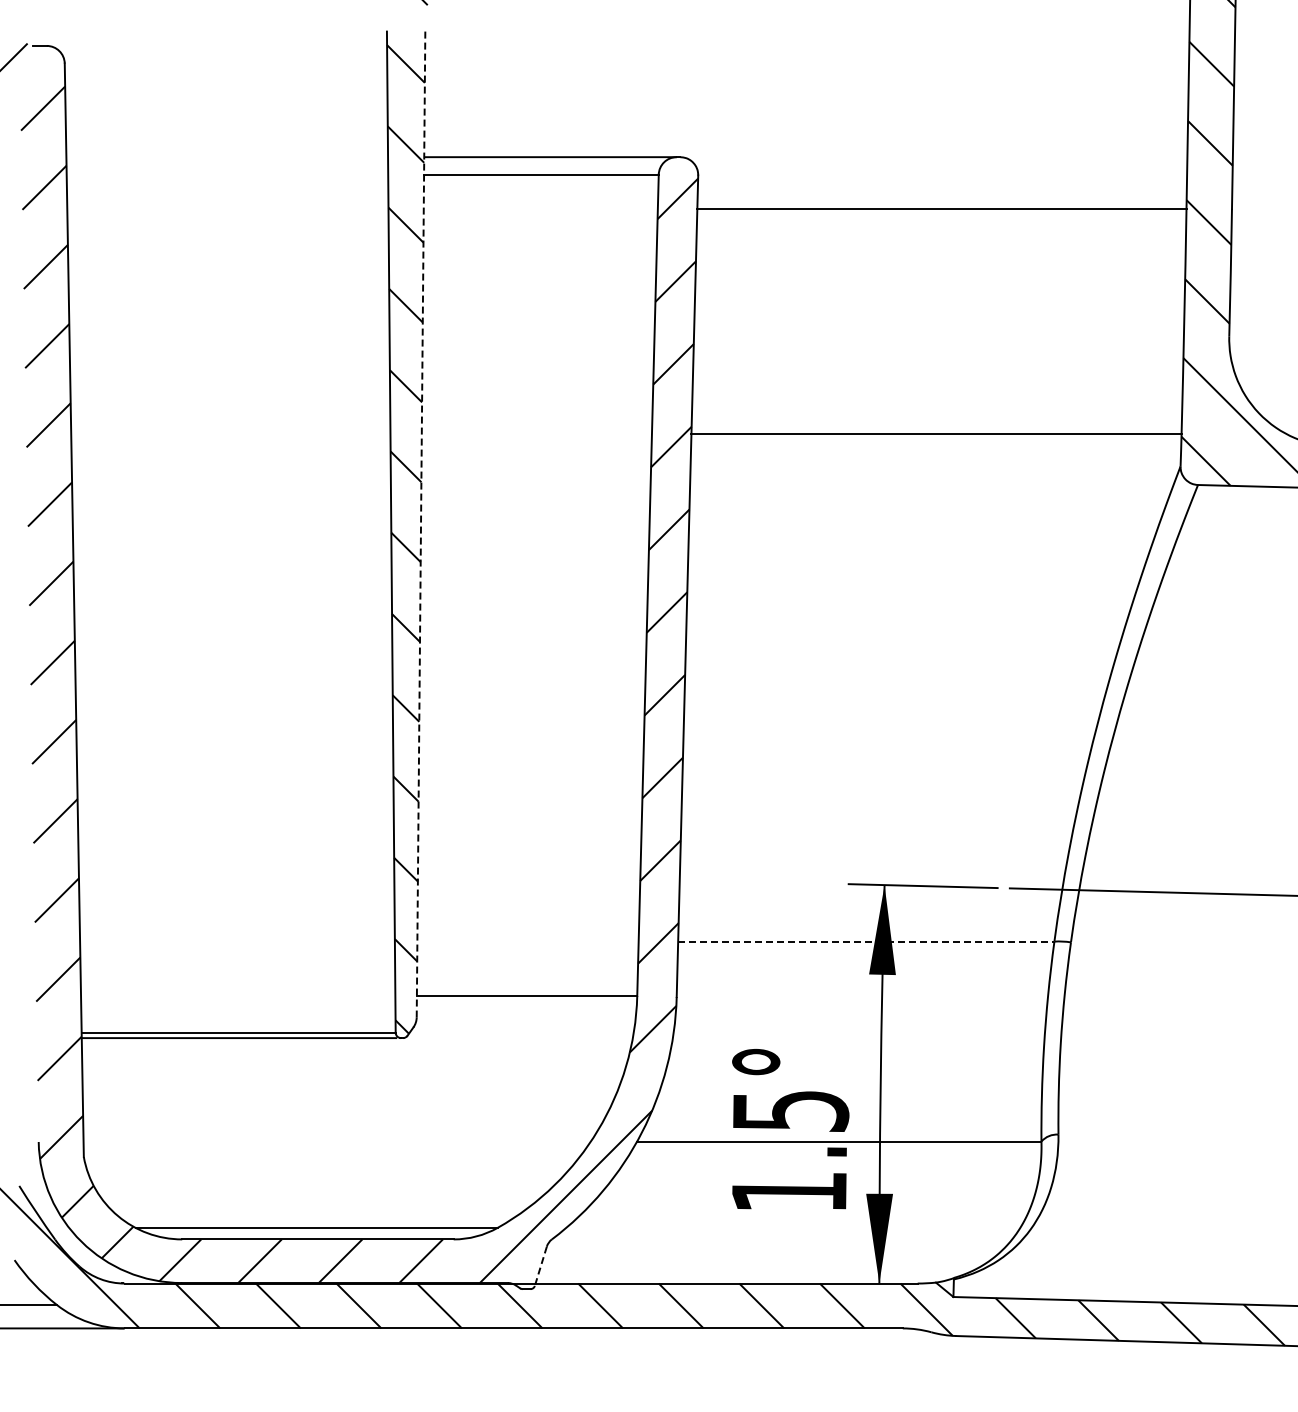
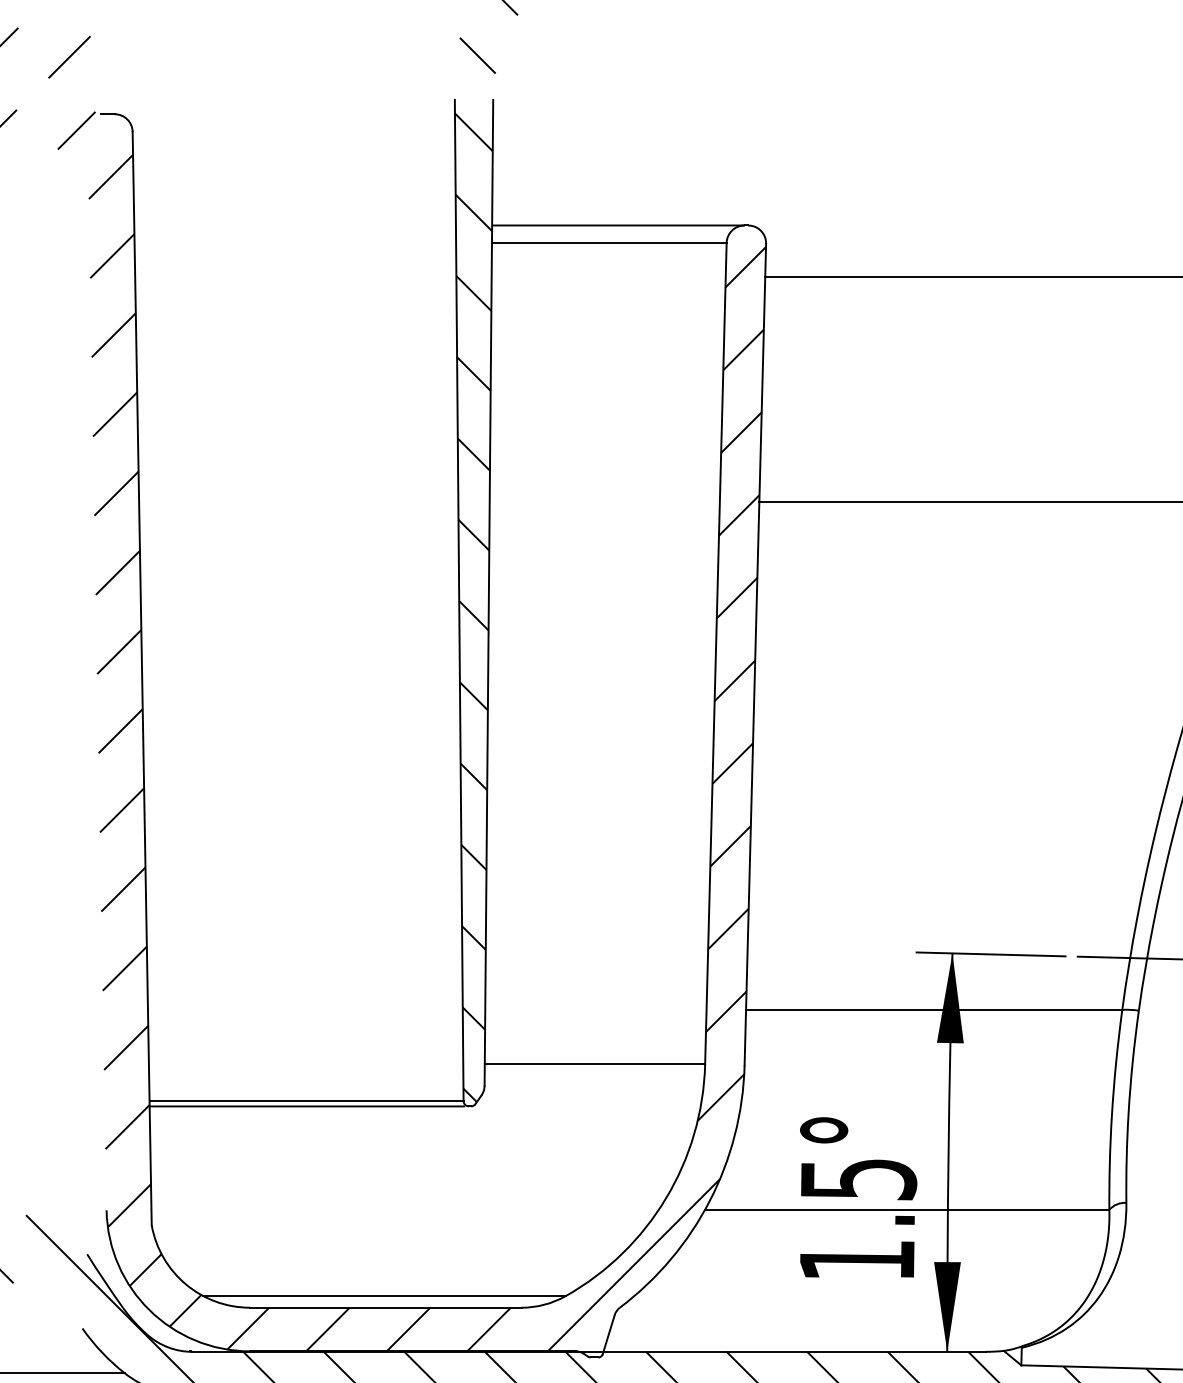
line: (421, 524) -> (489, 592), dashed -> solid
line: (866, 941) -> (934, 1009), dashed -> solid
line: (540, 1266) -> (608, 1334), dashed -> solid

